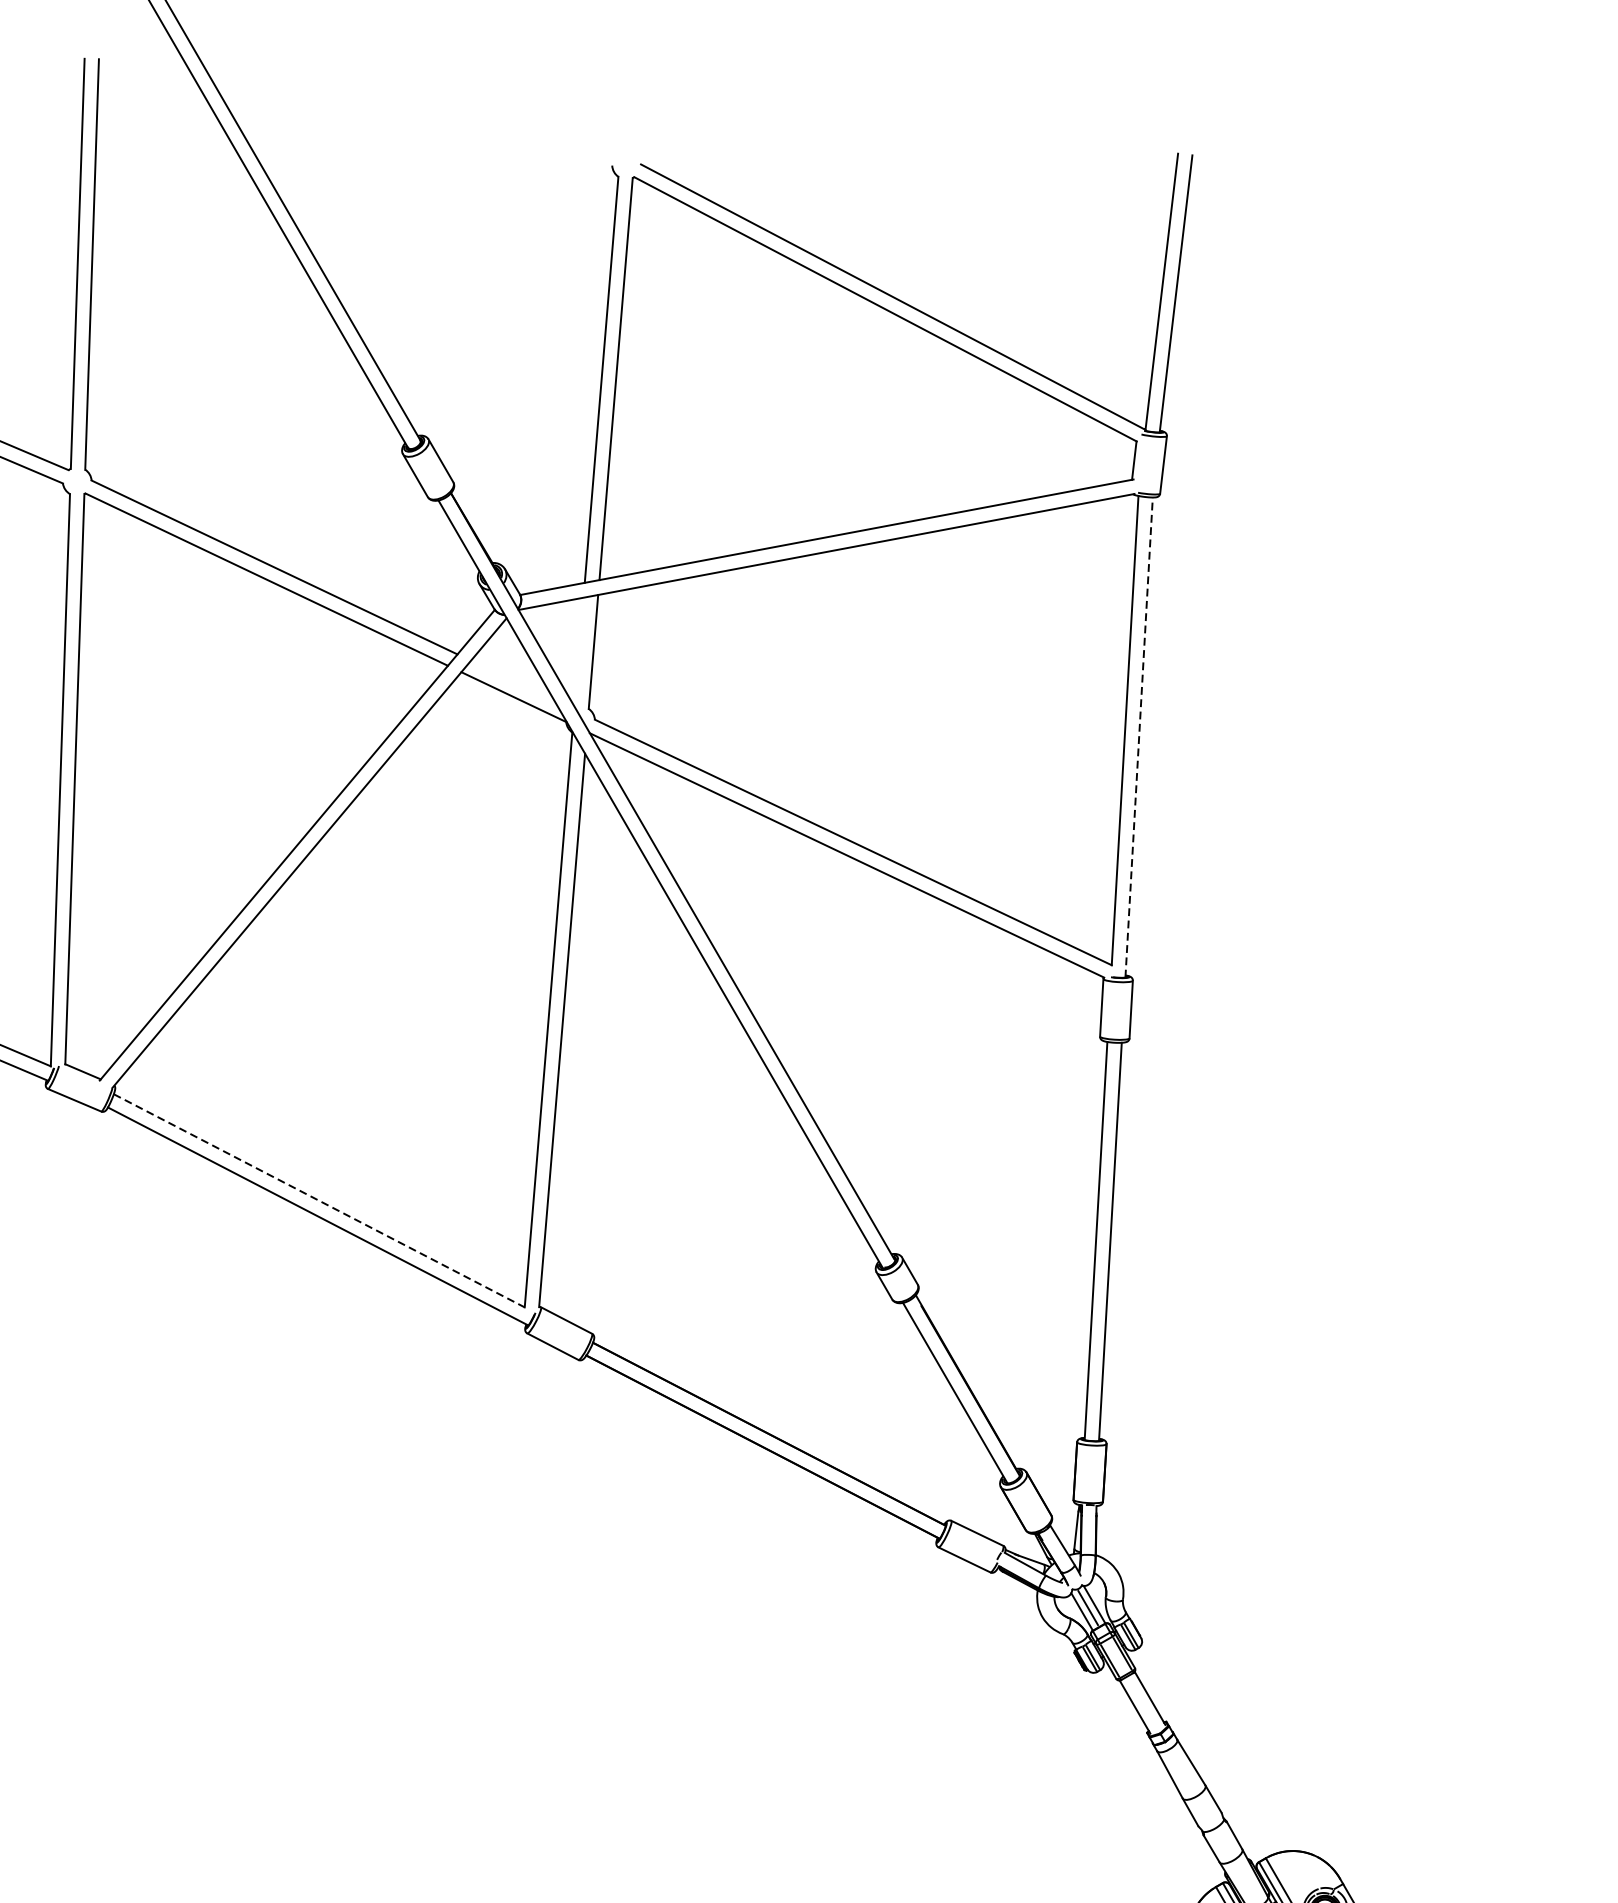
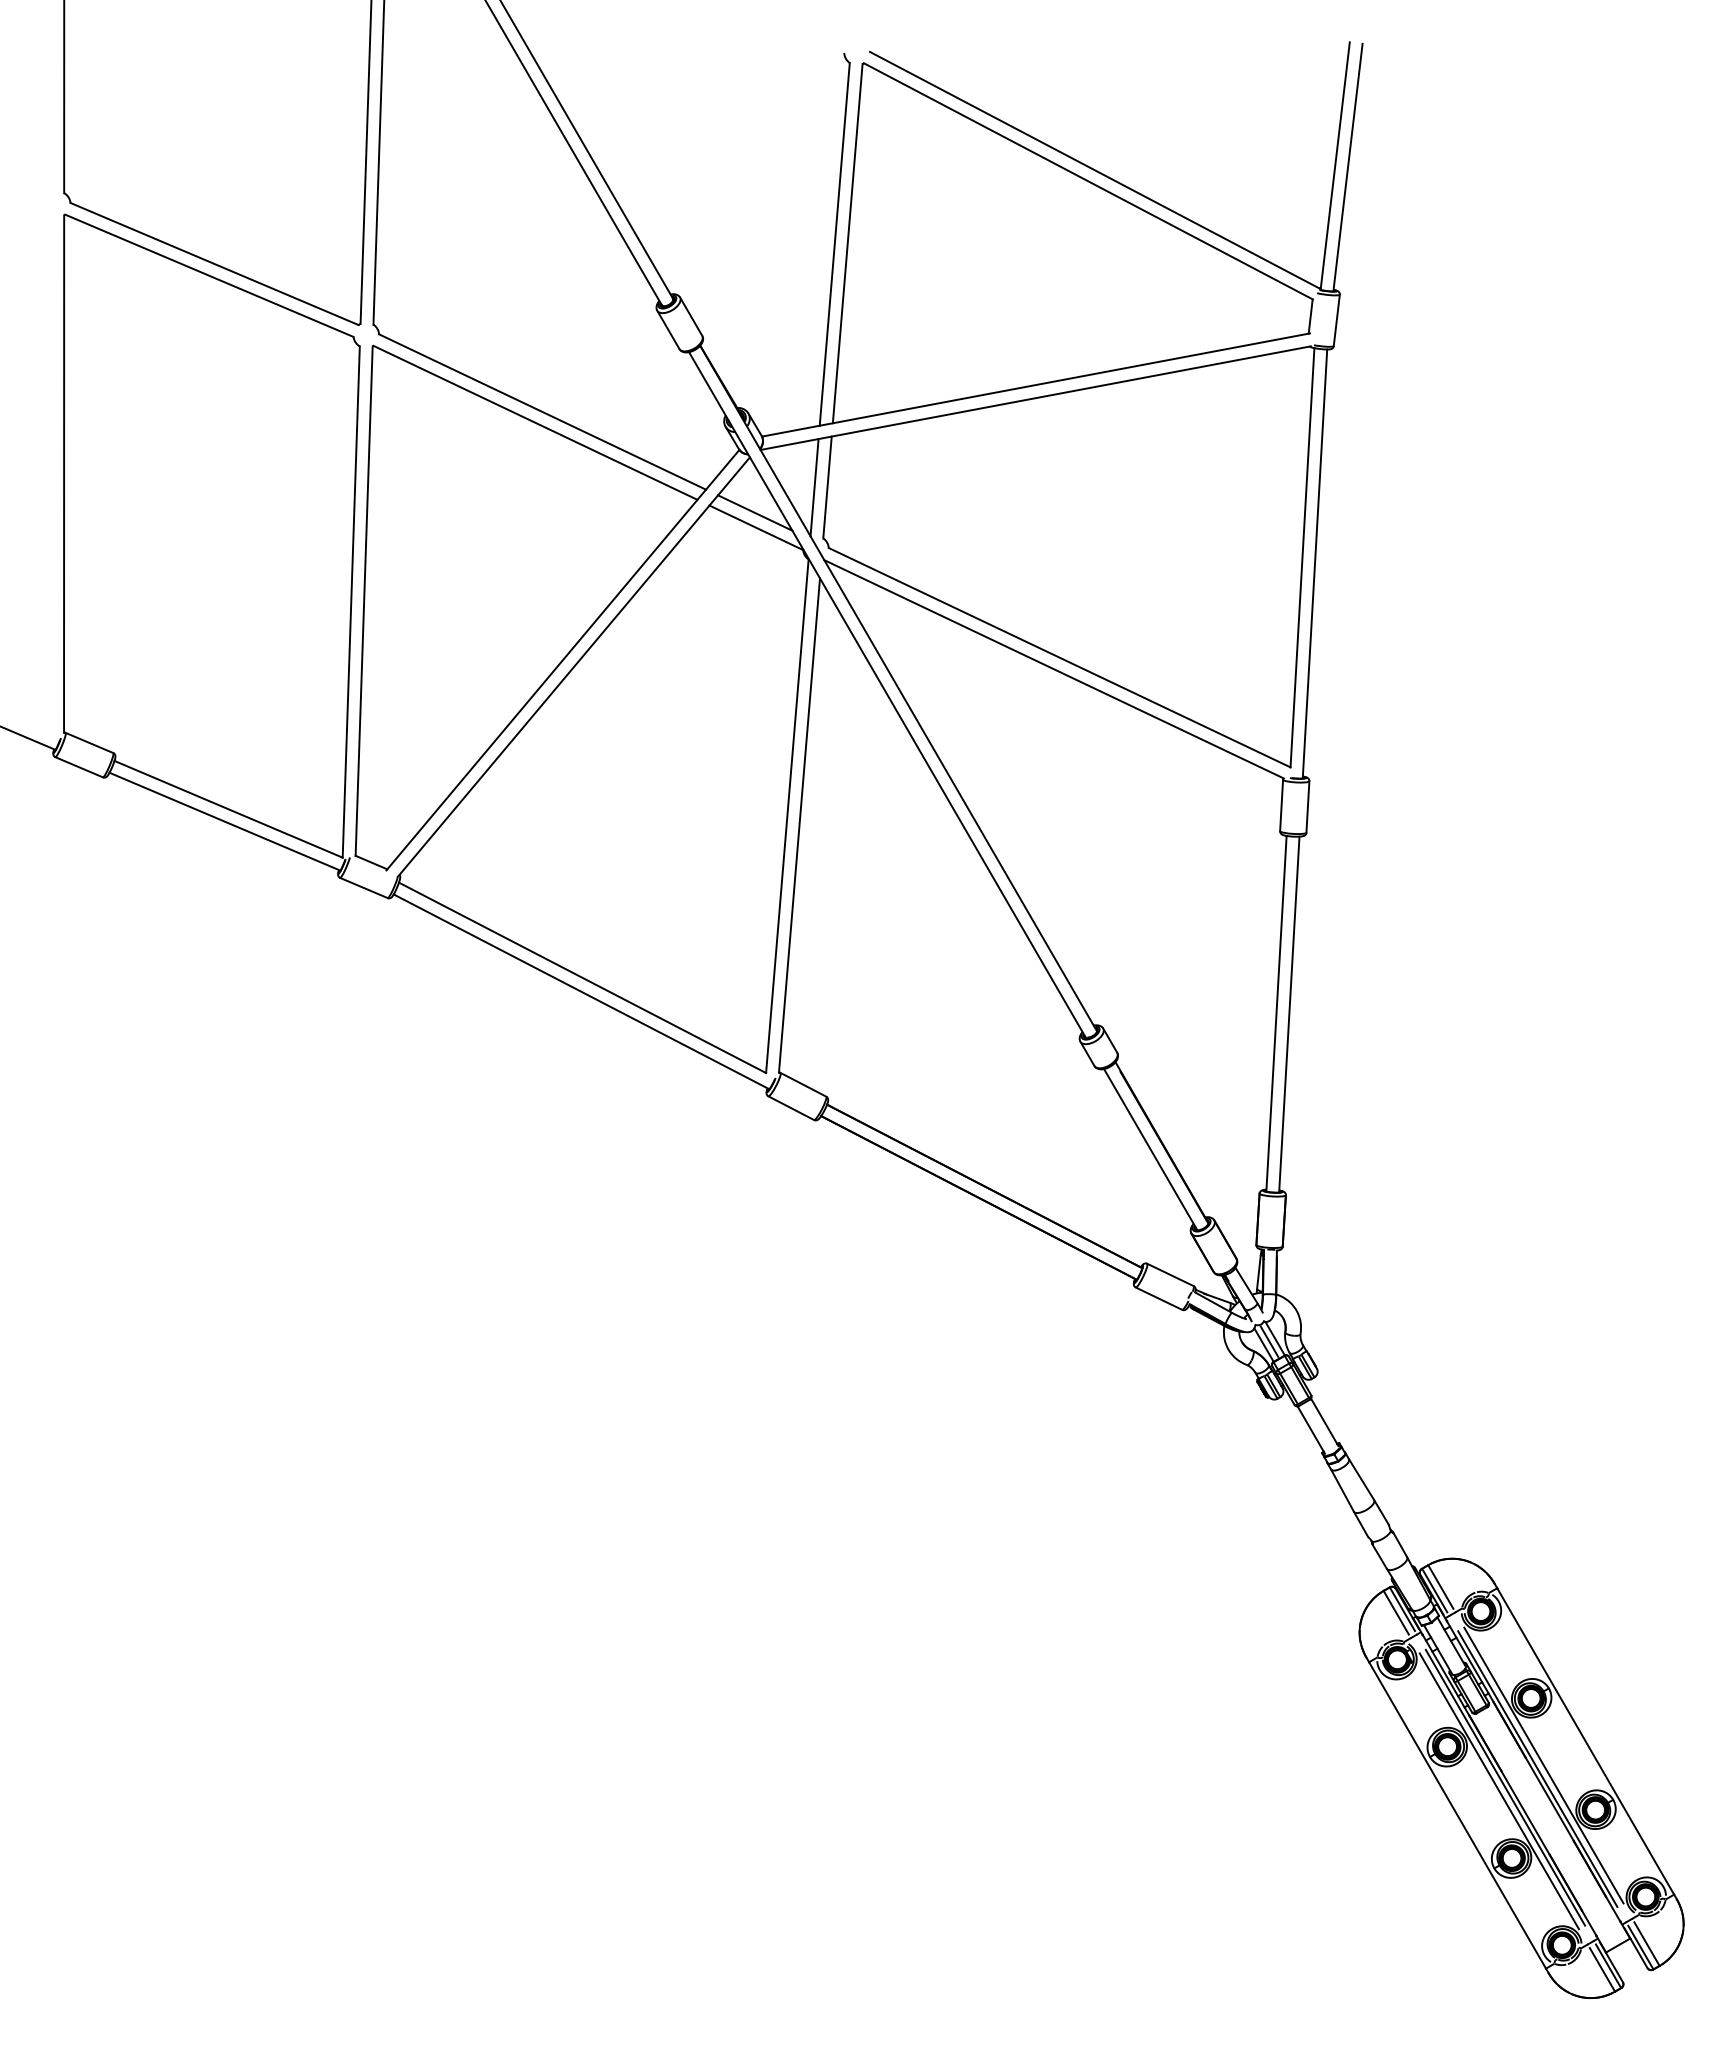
line: (578, 651) -> (814, 487), added
line: (512, 679) -> (755, 512), added
line: (1138, 737) -> (1314, 563), dashed -> solid
line: (319, 1200) -> (582, 977), dashed -> solid

